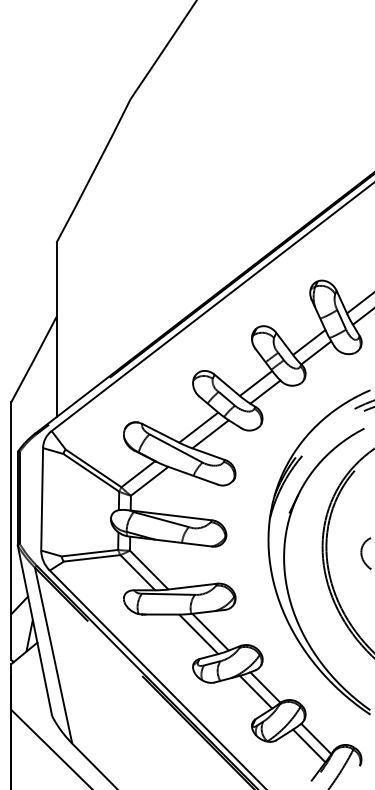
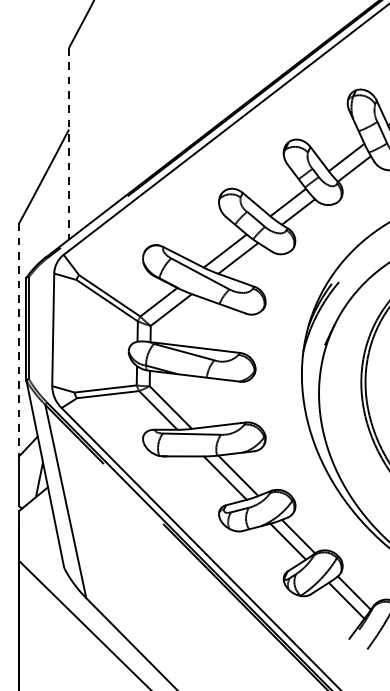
line: (56, 330) -> (68, 144), solid -> dashed
line: (11, 508) -> (19, 339), solid -> dashed

